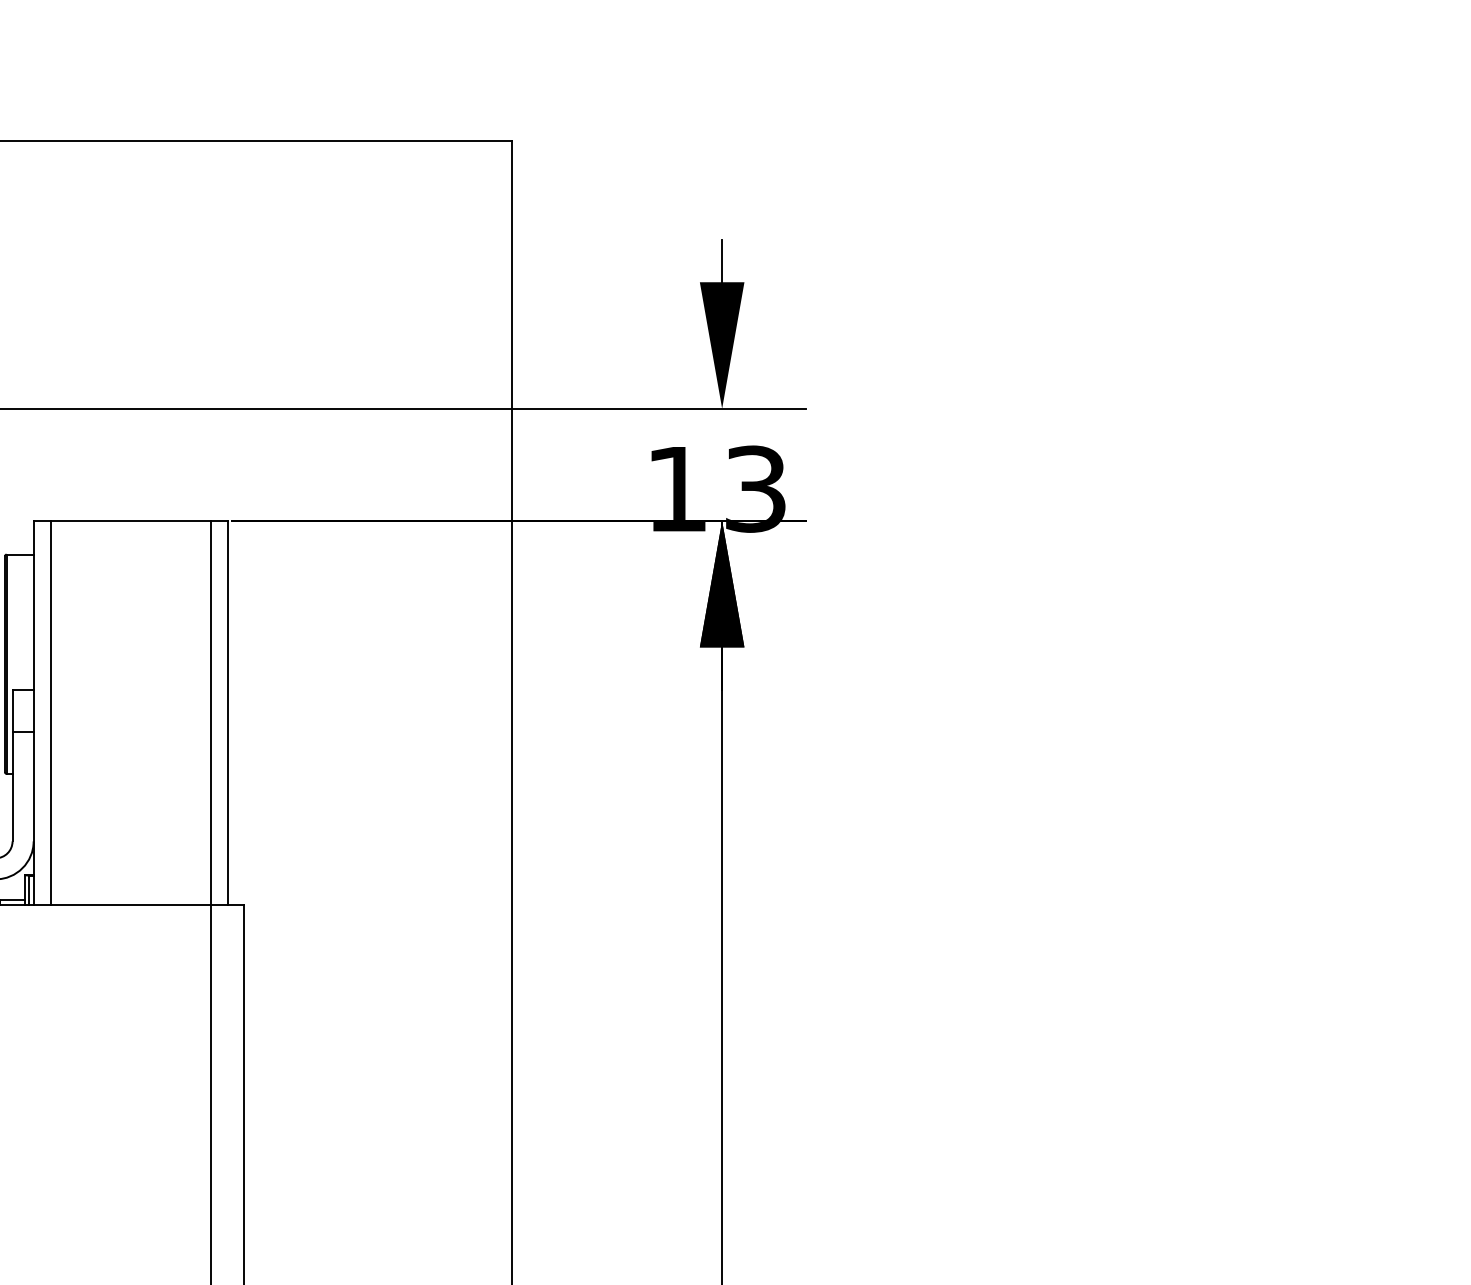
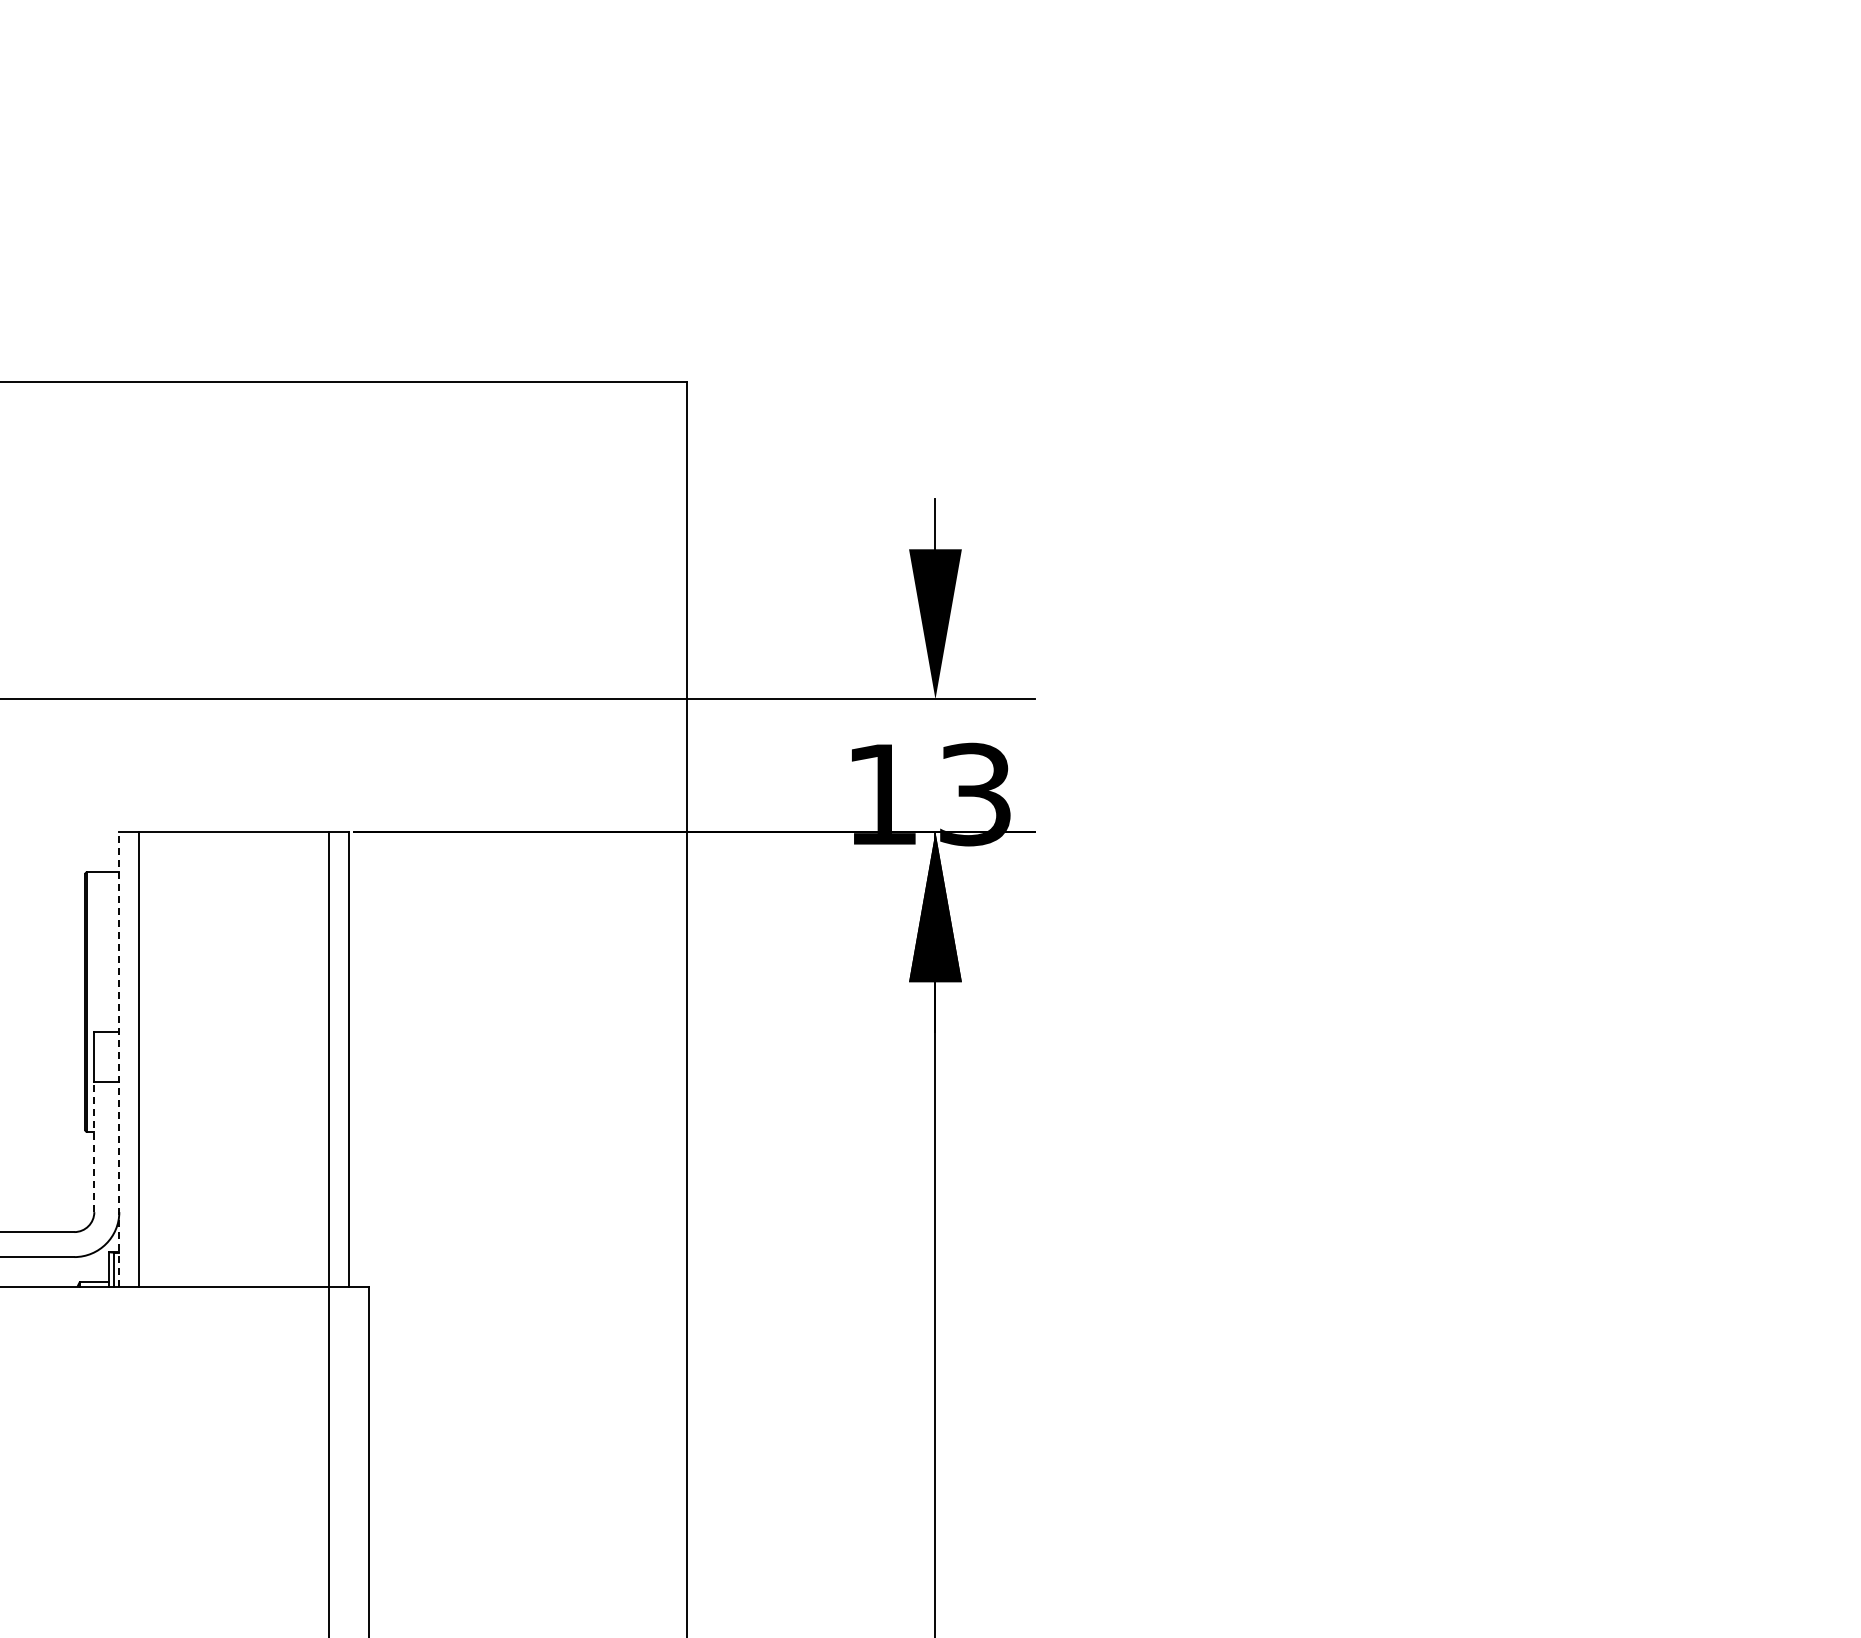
line: (33, 712) -> (119, 1059), solid -> dashed
line: (12, 786) -> (94, 1147), solid -> dashed

